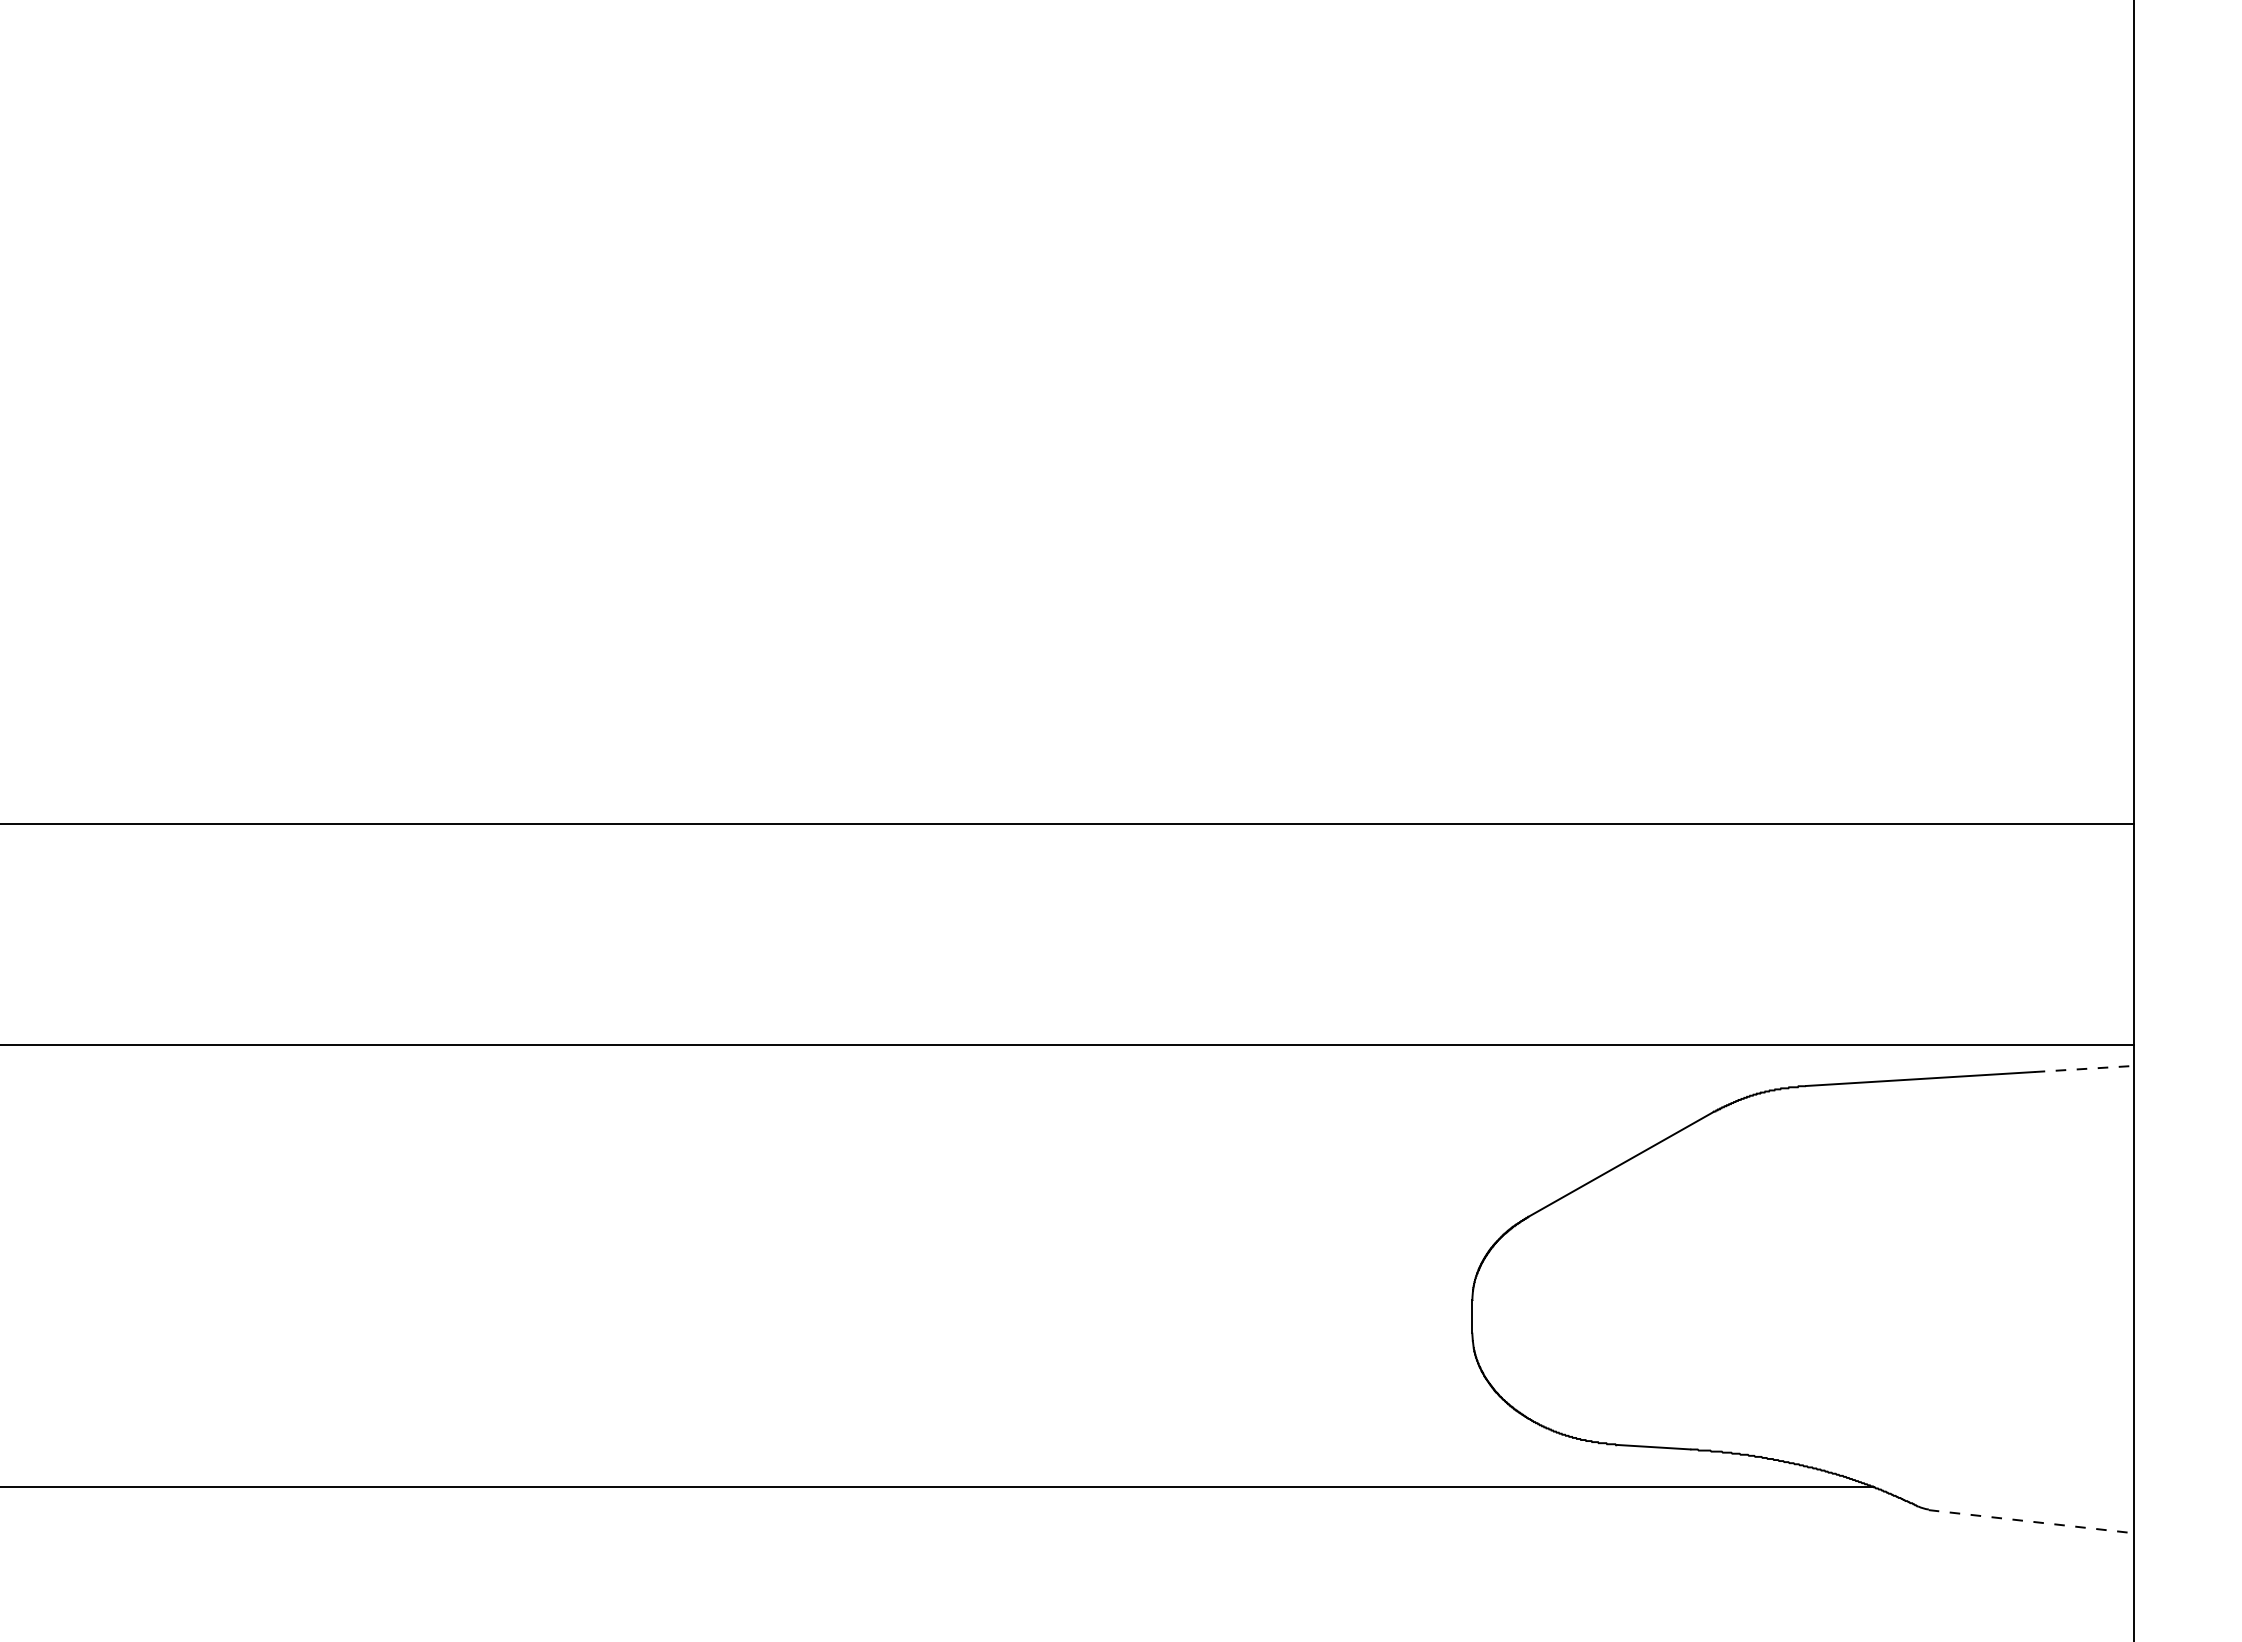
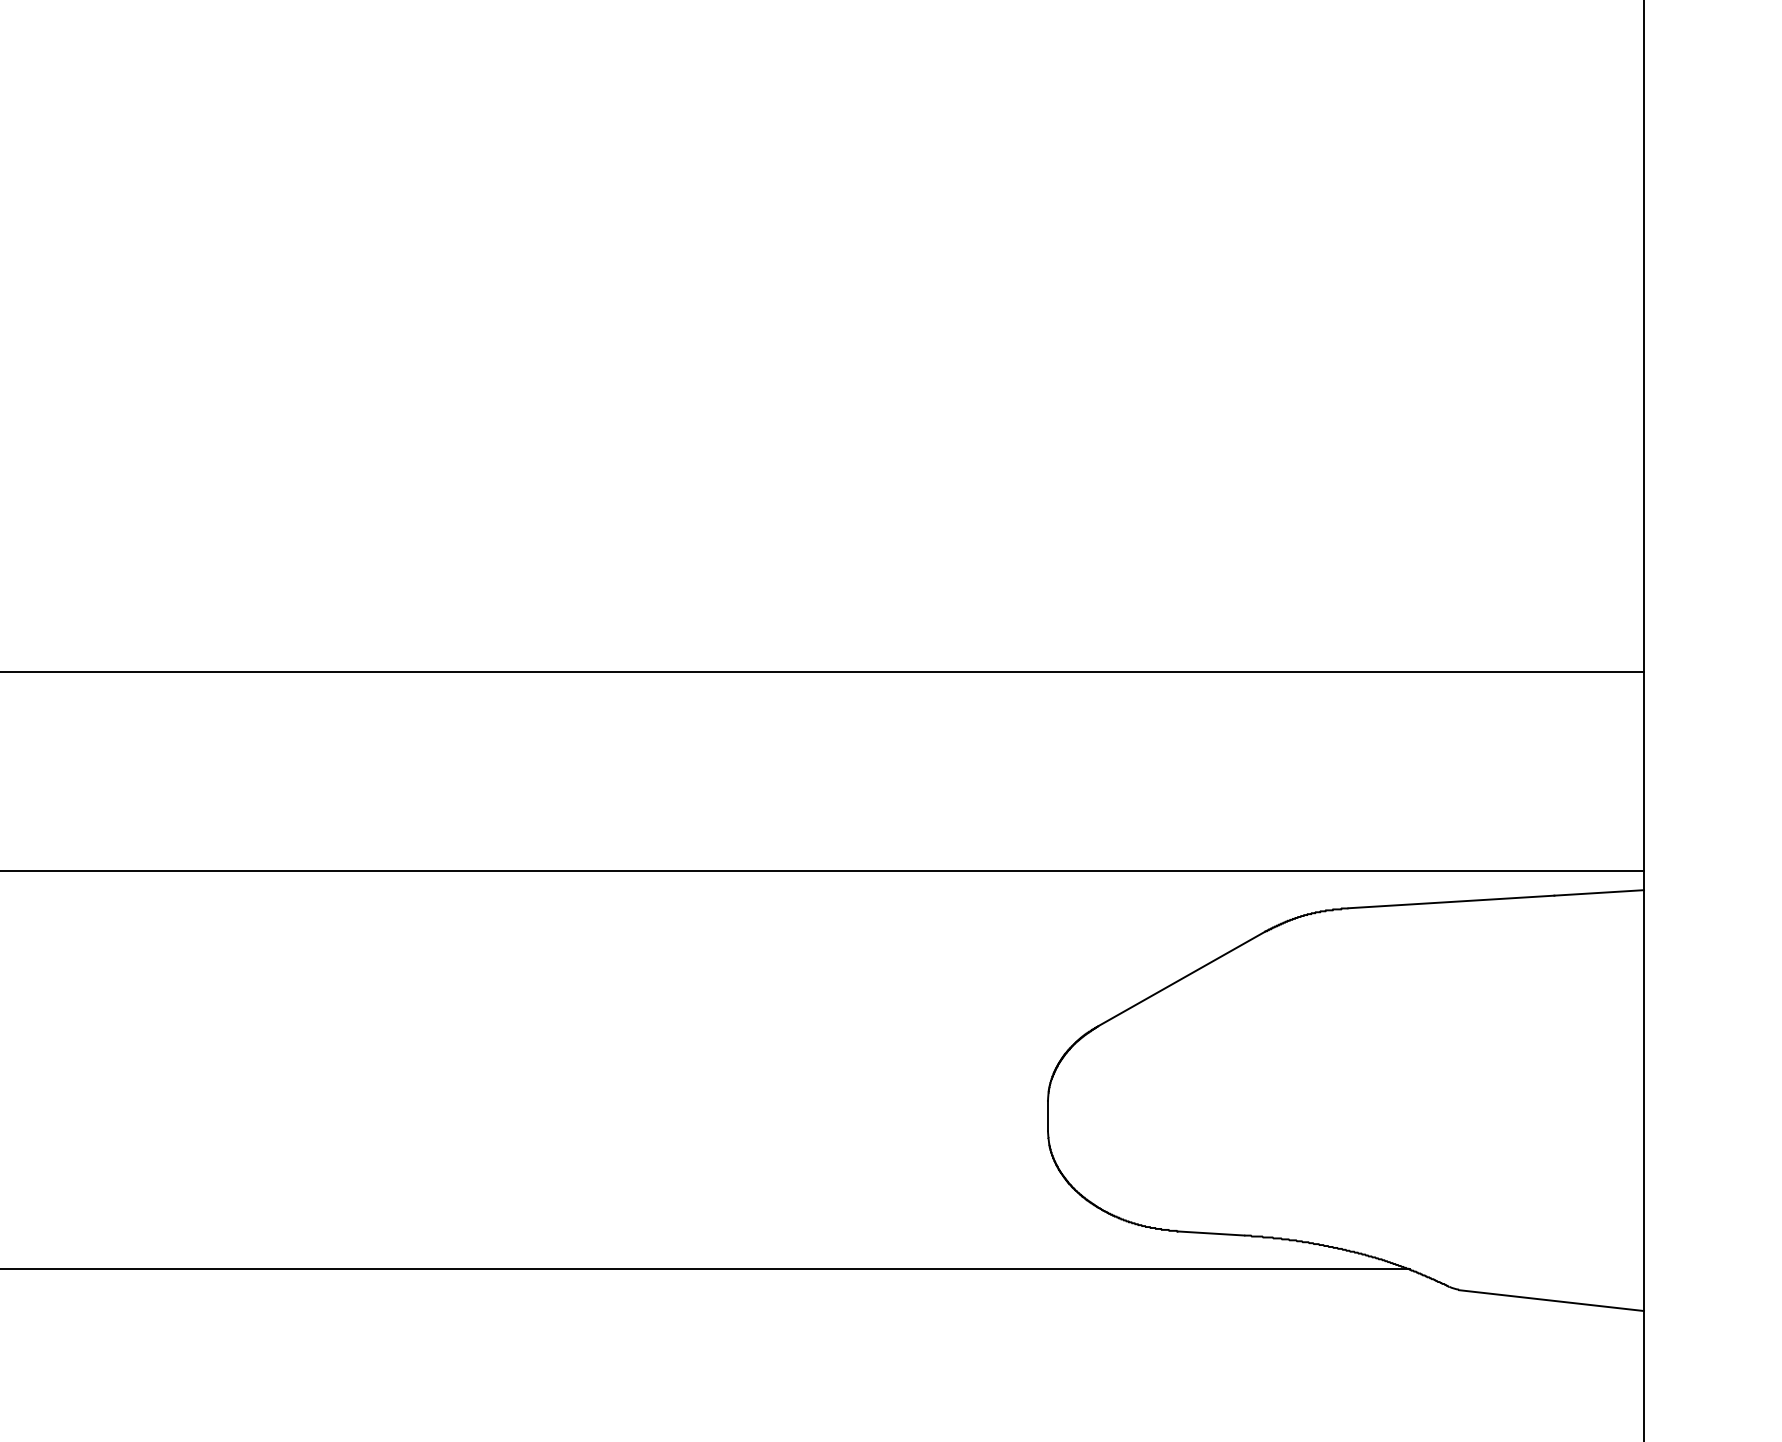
line: (2084, 1068) -> (1599, 892), dashed -> solid
line: (2031, 1521) -> (1551, 1300), dashed -> solid

